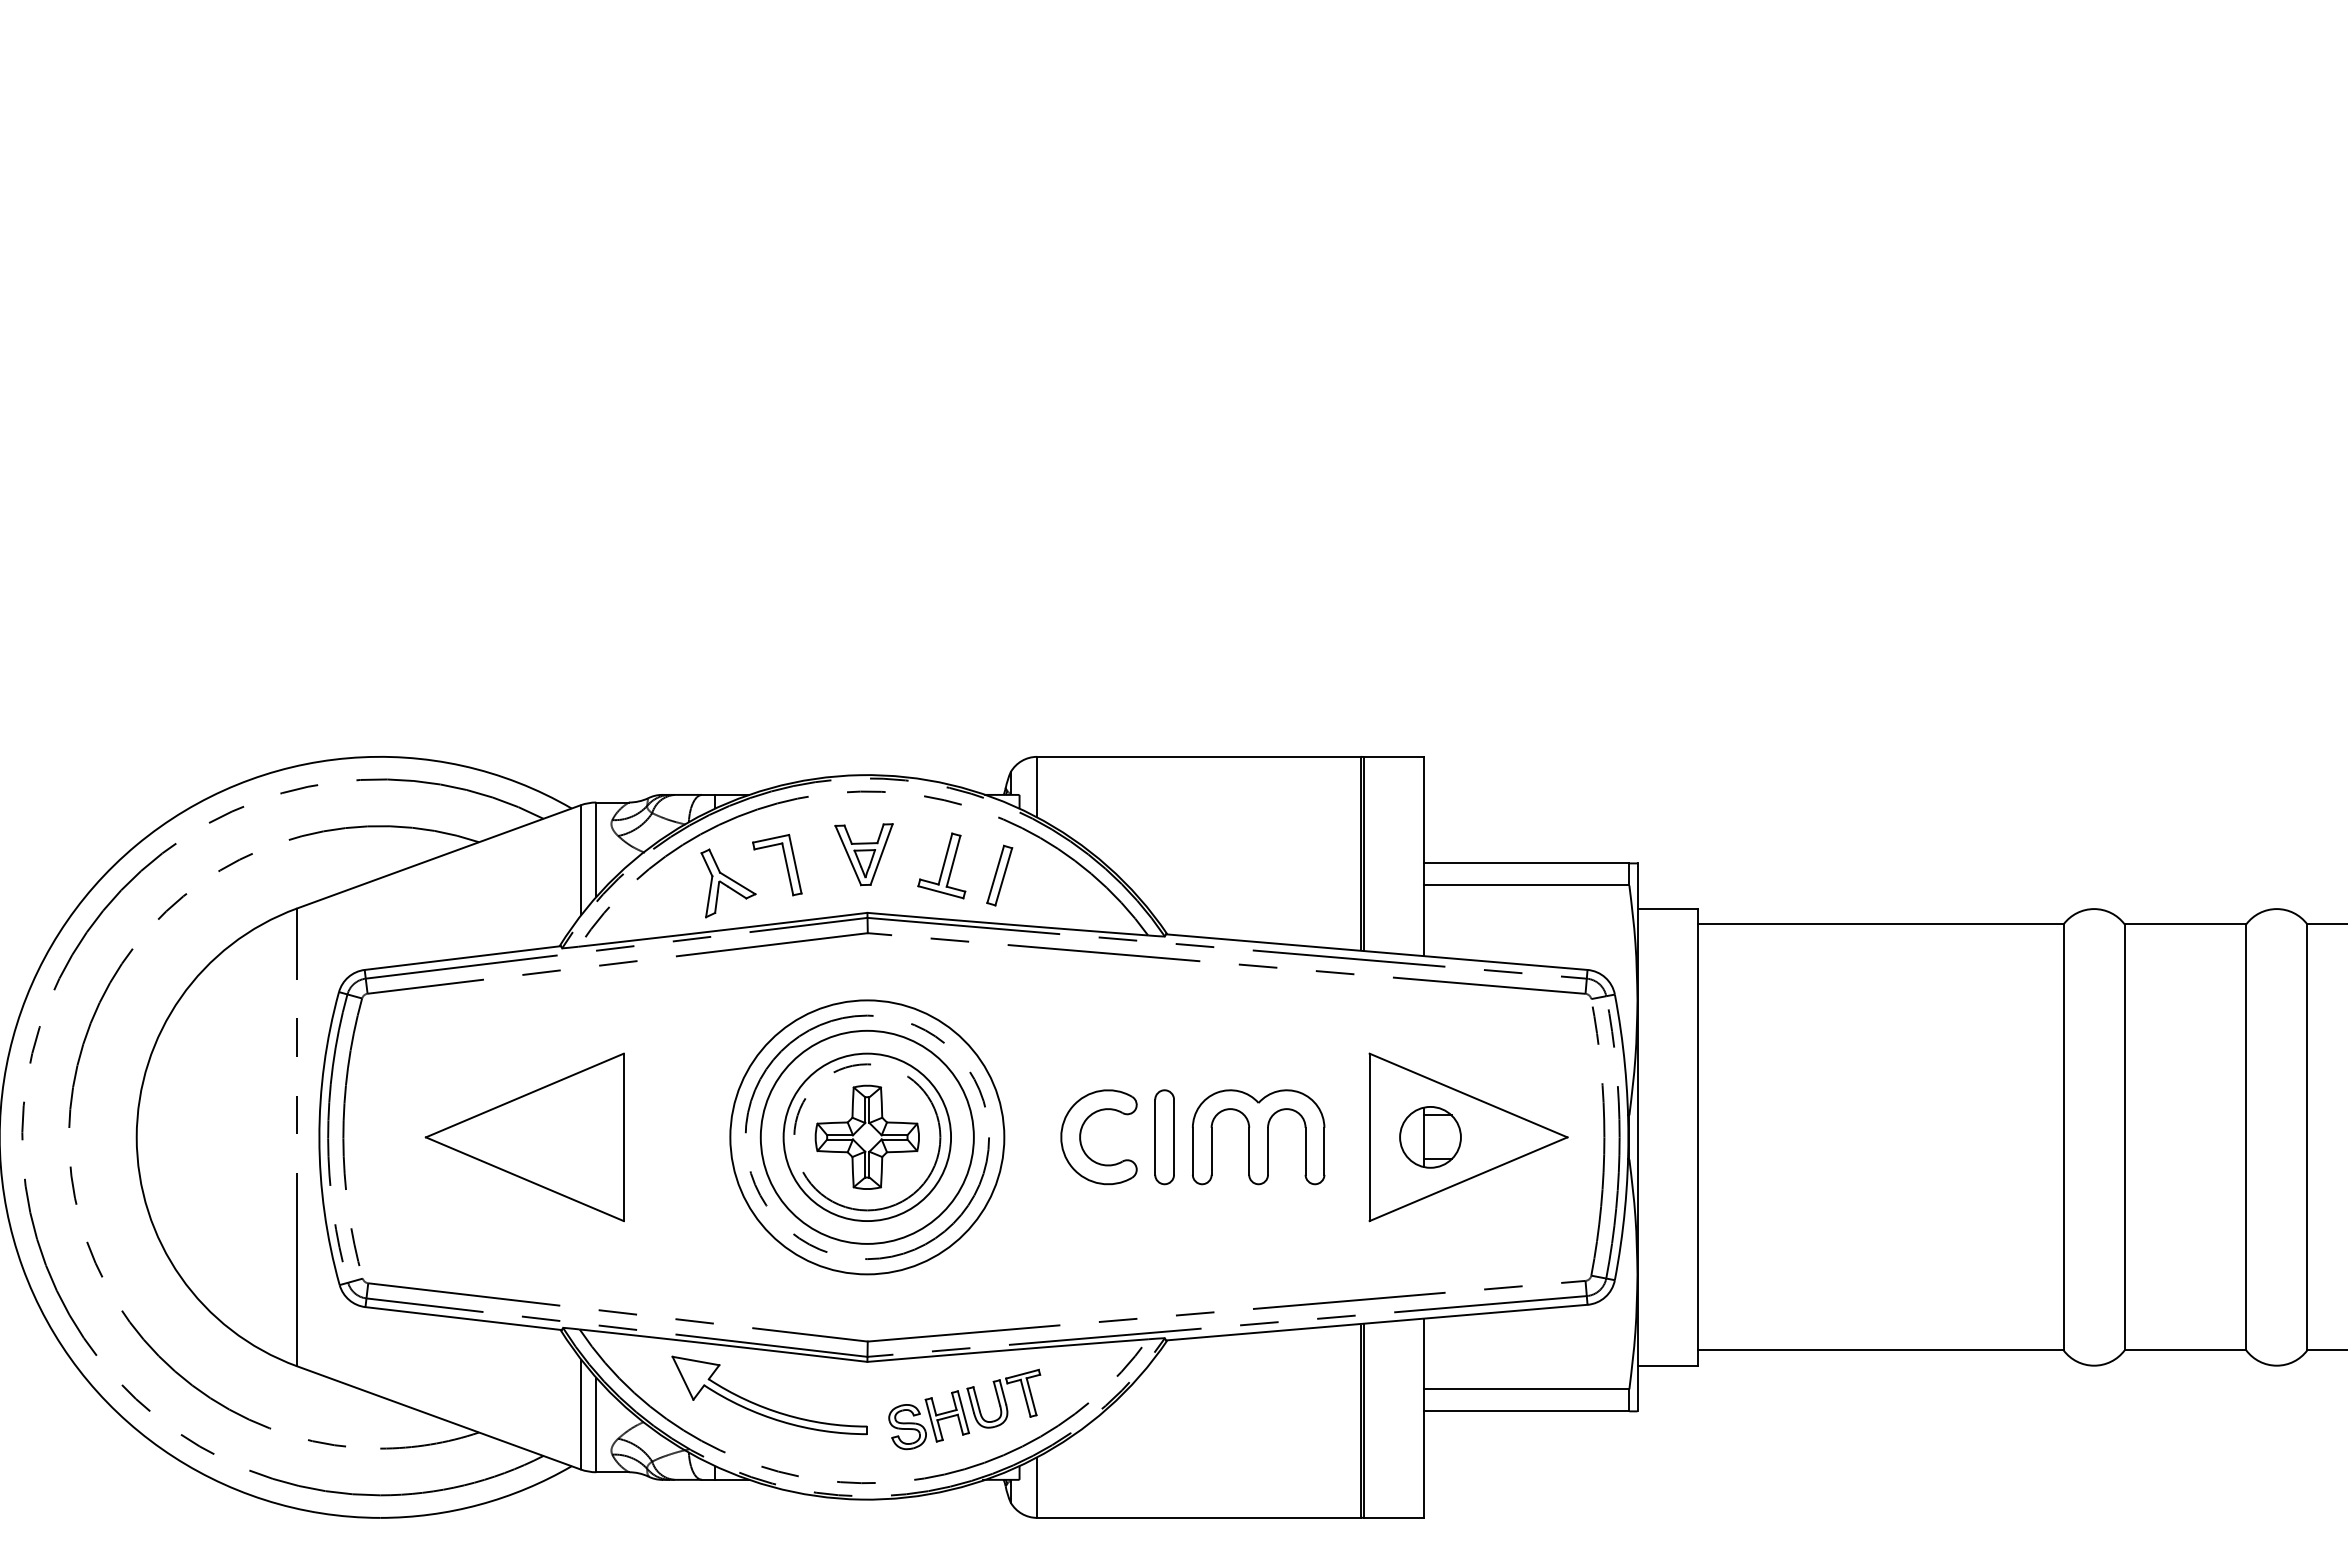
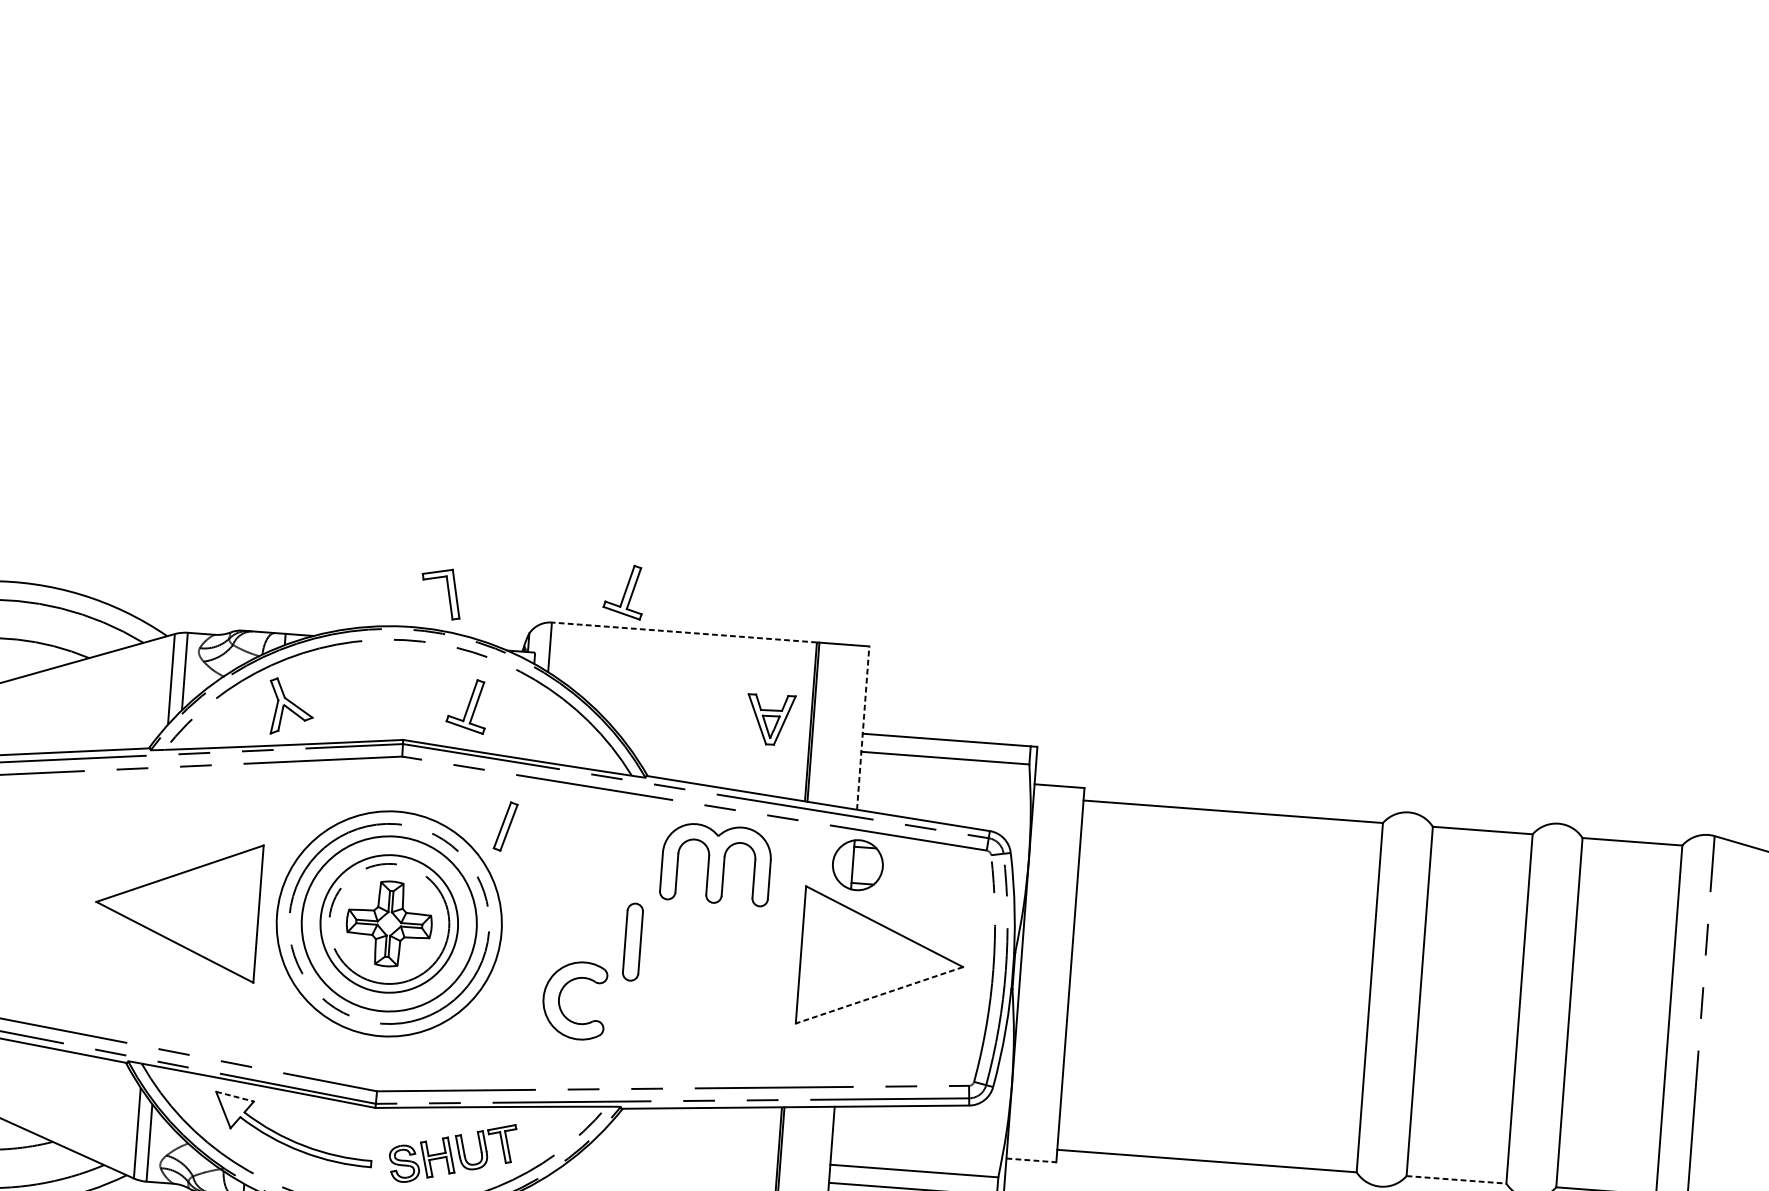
part: (1121, 712) -> (623, 591), added
line: (1198, 756) -> (684, 632), solid -> dashed
part: (863, 854) -> (769, 719), moved
line: (1424, 856) -> (863, 728), solid -> dashed
part: (785, 864) -> (448, 593), moved
part: (999, 875) -> (505, 826), moved
part: (524, 1137) -> (177, 908), moved
part: (1258, 1137) -> (716, 864), moved
part: (1430, 1137) -> (857, 865), moved
part: (1081, 1139) -> (560, 1001), moved
line: (1468, 1179) -> (879, 995), solid -> dashed
line: (2185, 1350) -> (1456, 1179), solid -> dashed
line: (695, 1361) -> (234, 1097), solid -> dashed
line: (1668, 1365) -> (1031, 1160), solid -> dashed

